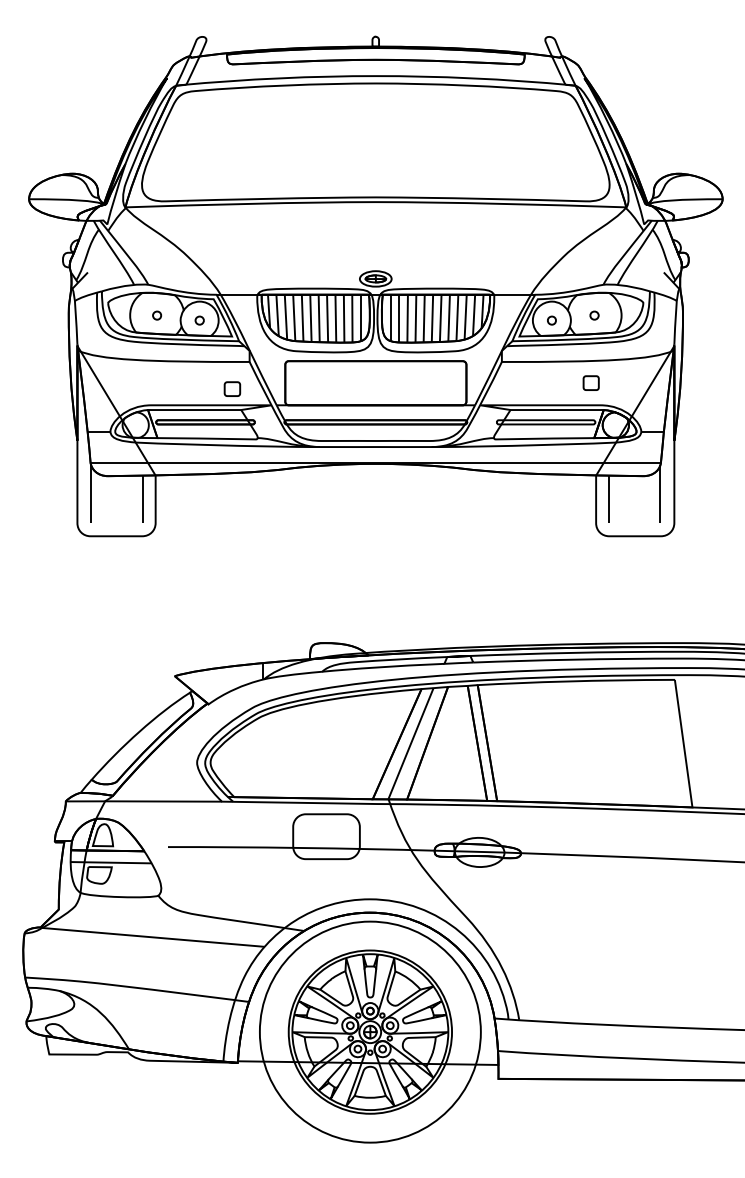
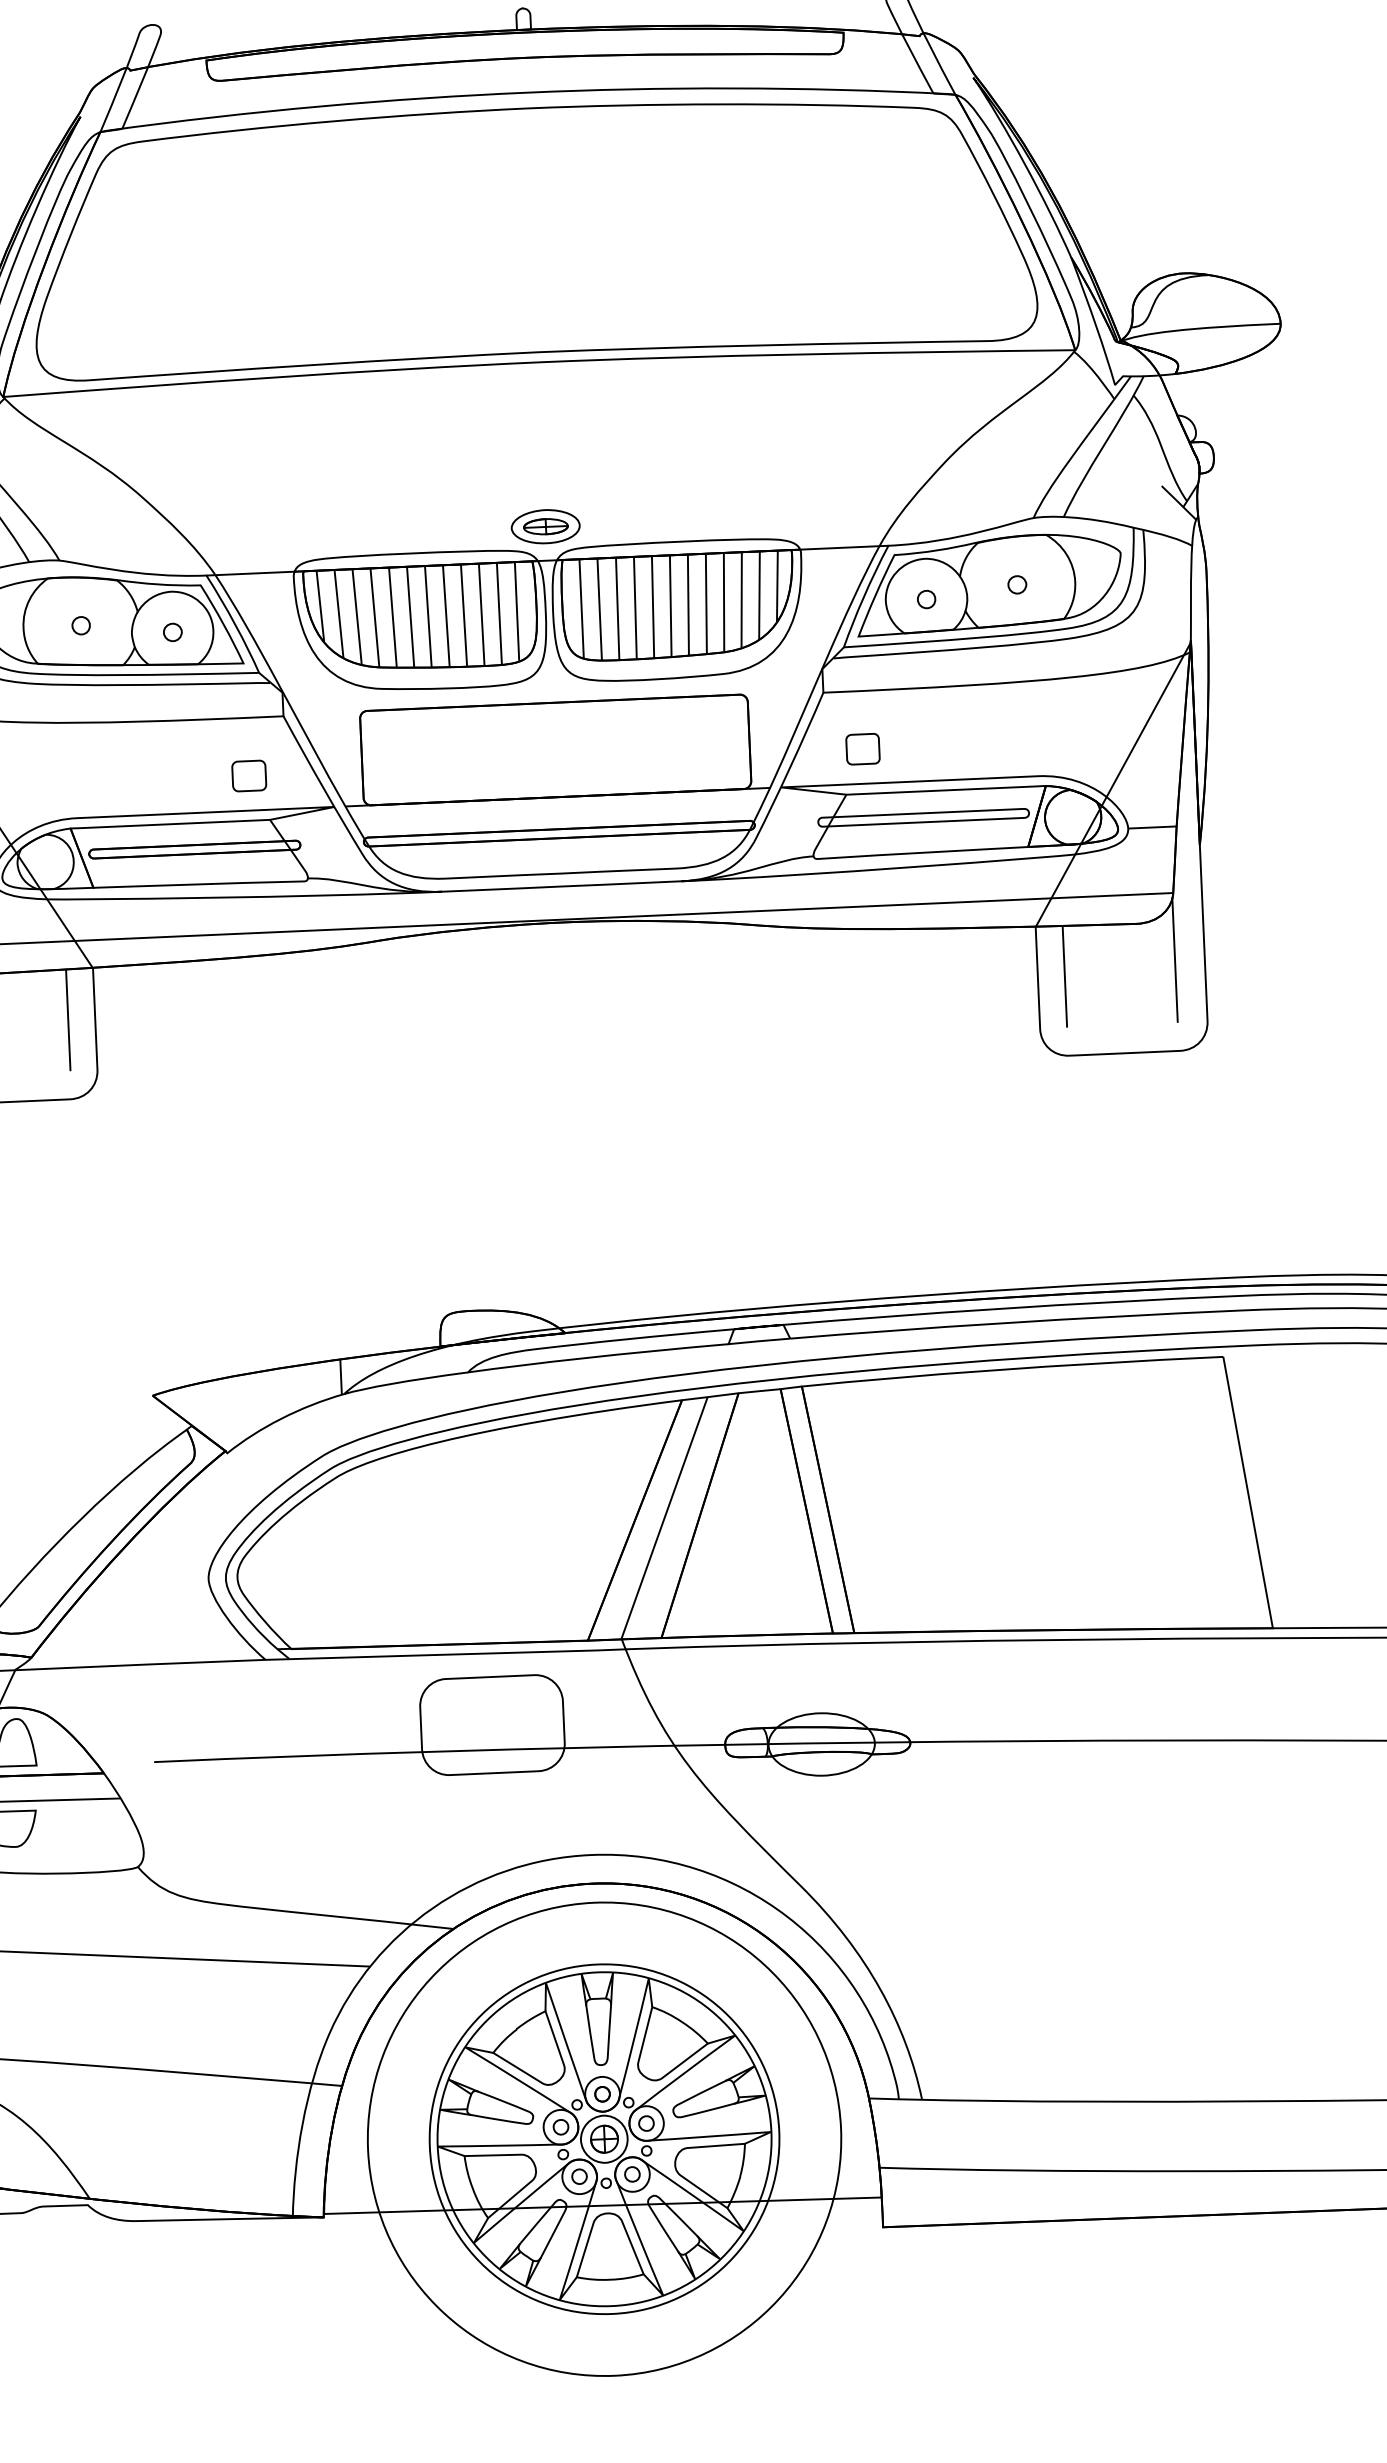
part: (590, 382) -> (861, 747), moved

